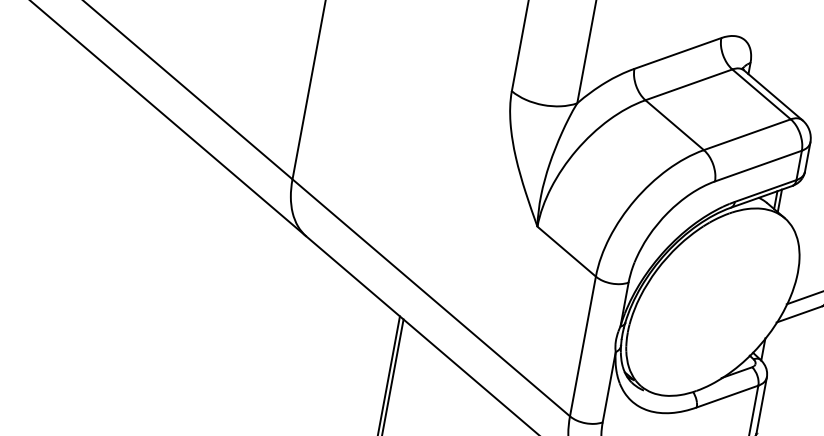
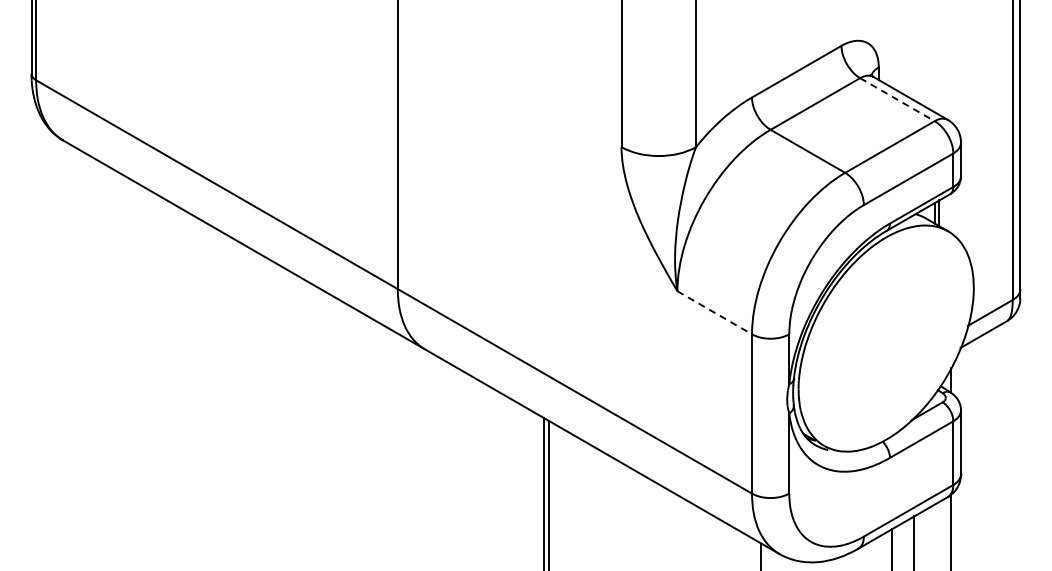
line: (761, 94) -> (897, 99), solid -> dashed
line: (567, 252) -> (715, 313), solid -> dashed

